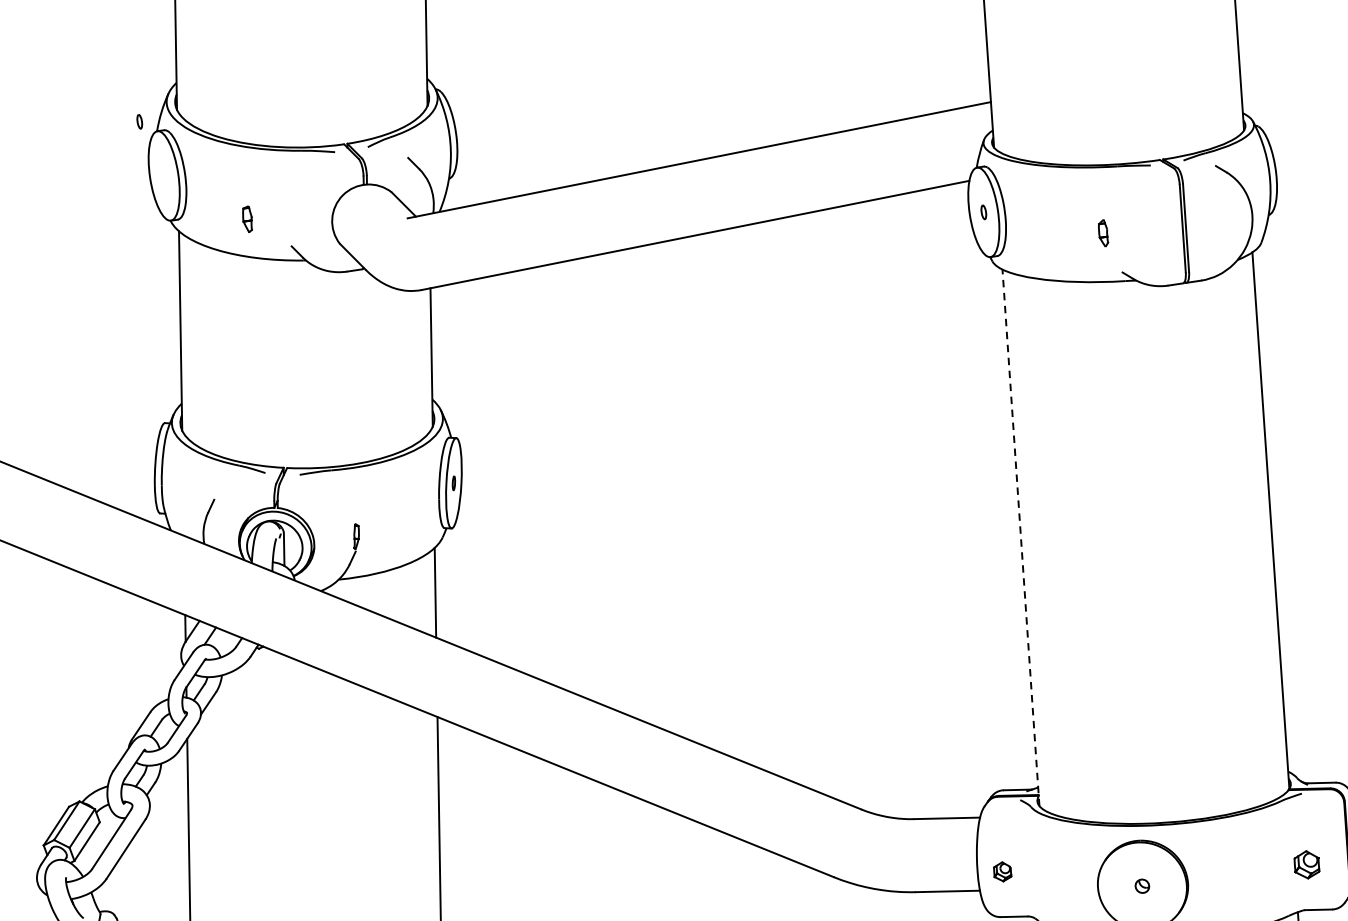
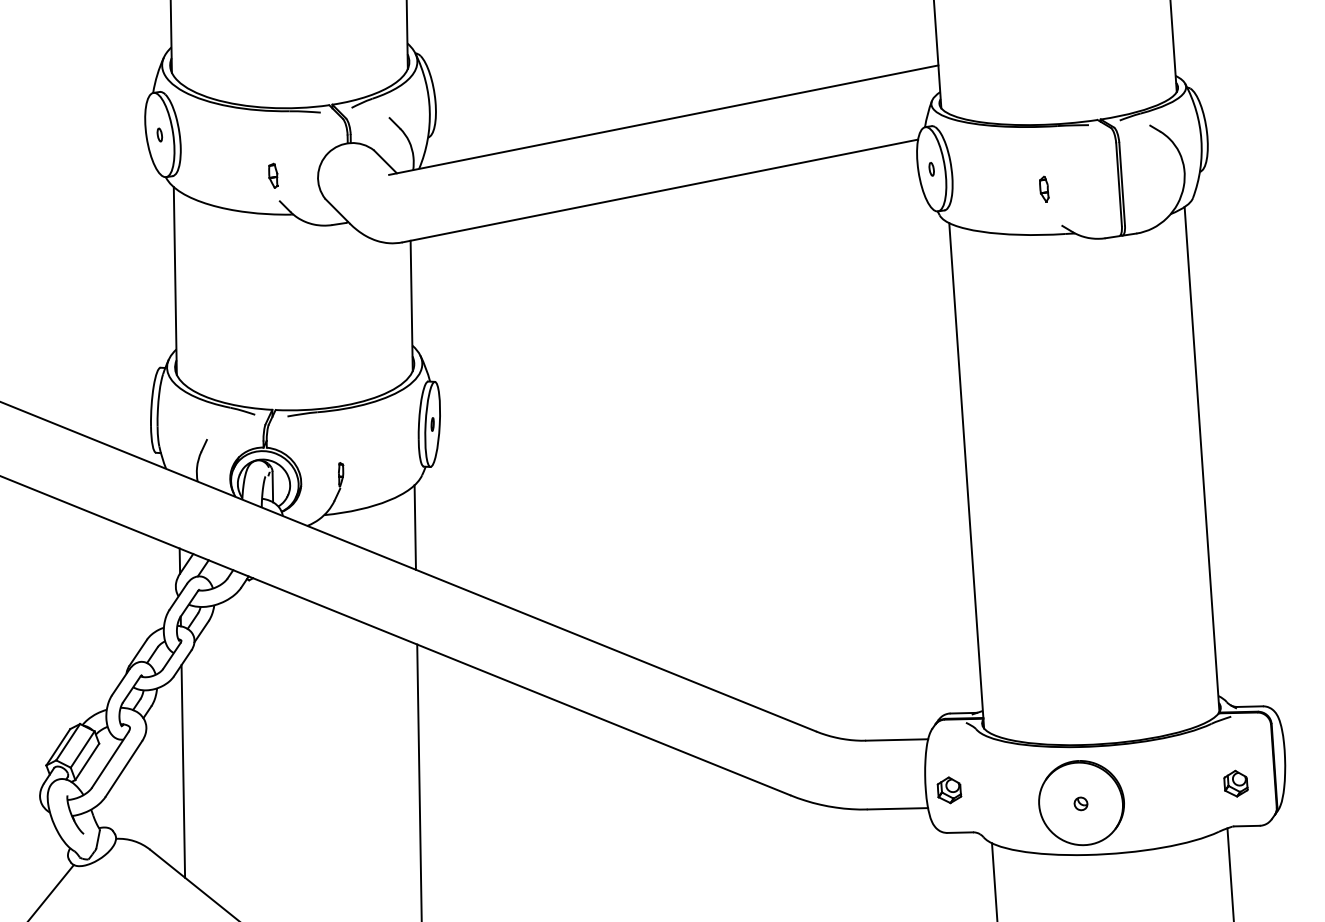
part: (139, 121) -> (159, 134), moved
part: (247, 218) -> (273, 175), moved
line: (1020, 537) -> (966, 475), dashed -> solid
part: (1002, 872) -> (949, 790), size x1.43

